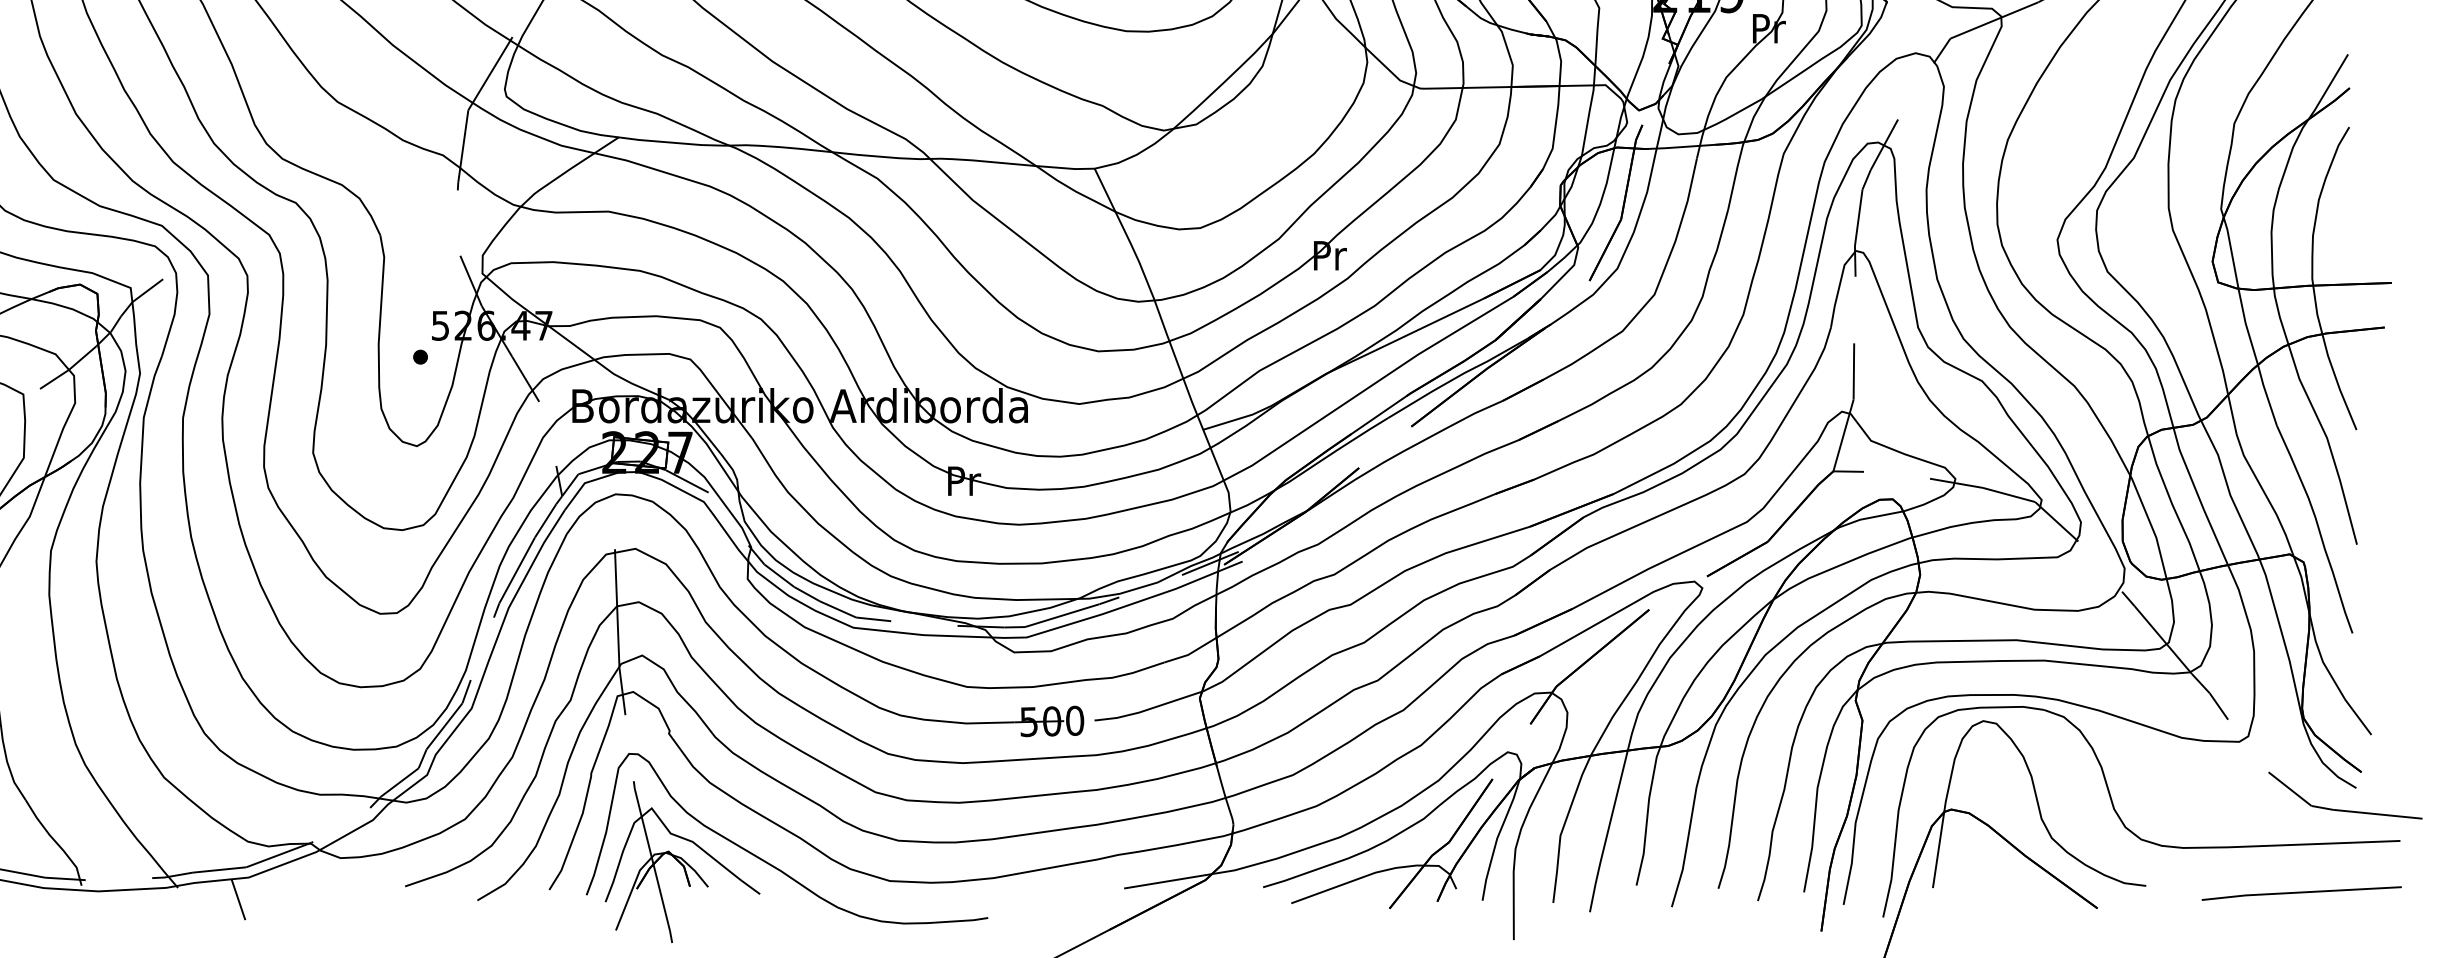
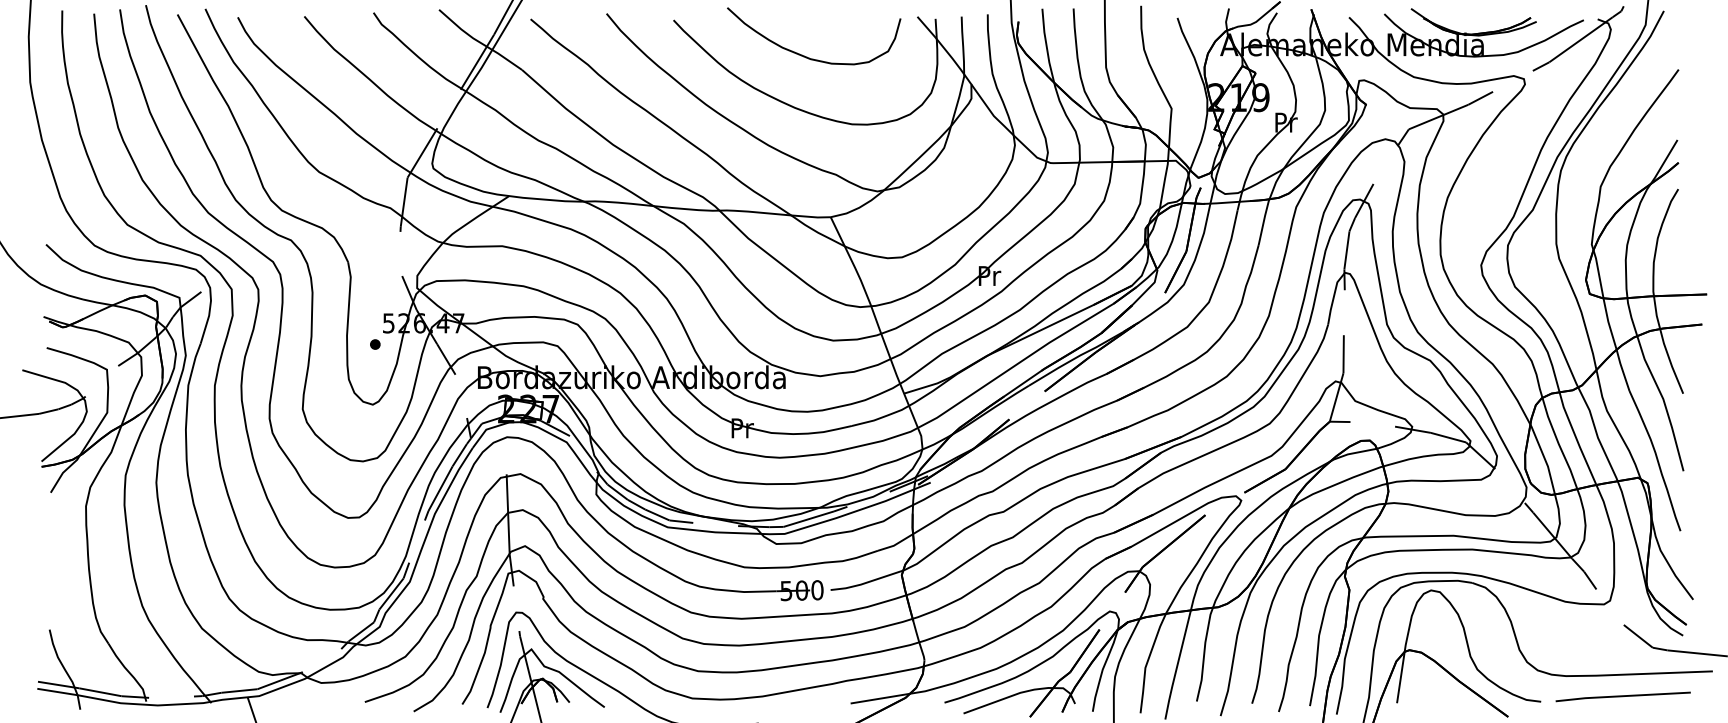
line: (2300, 892) -> (1622, 696), moved

